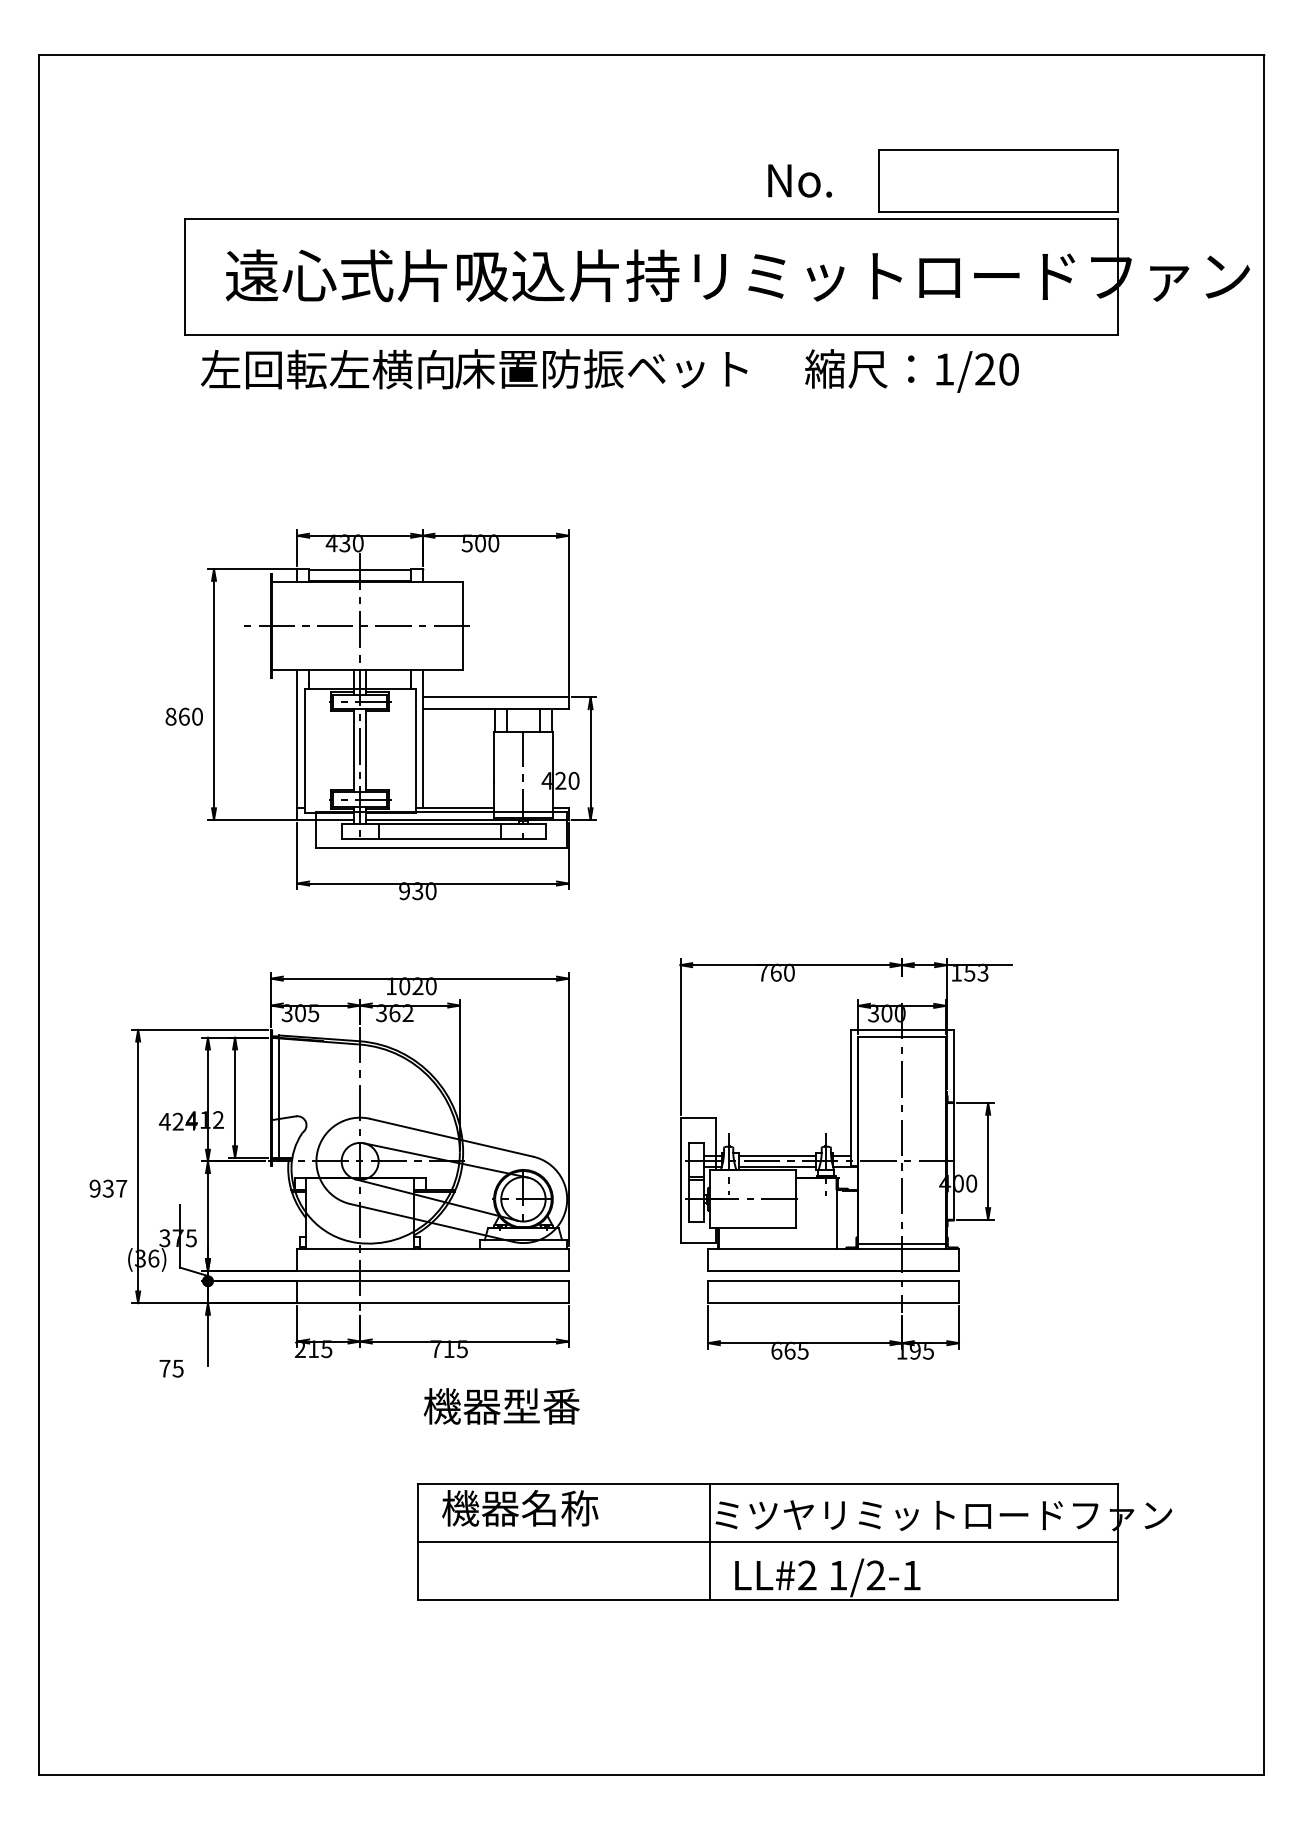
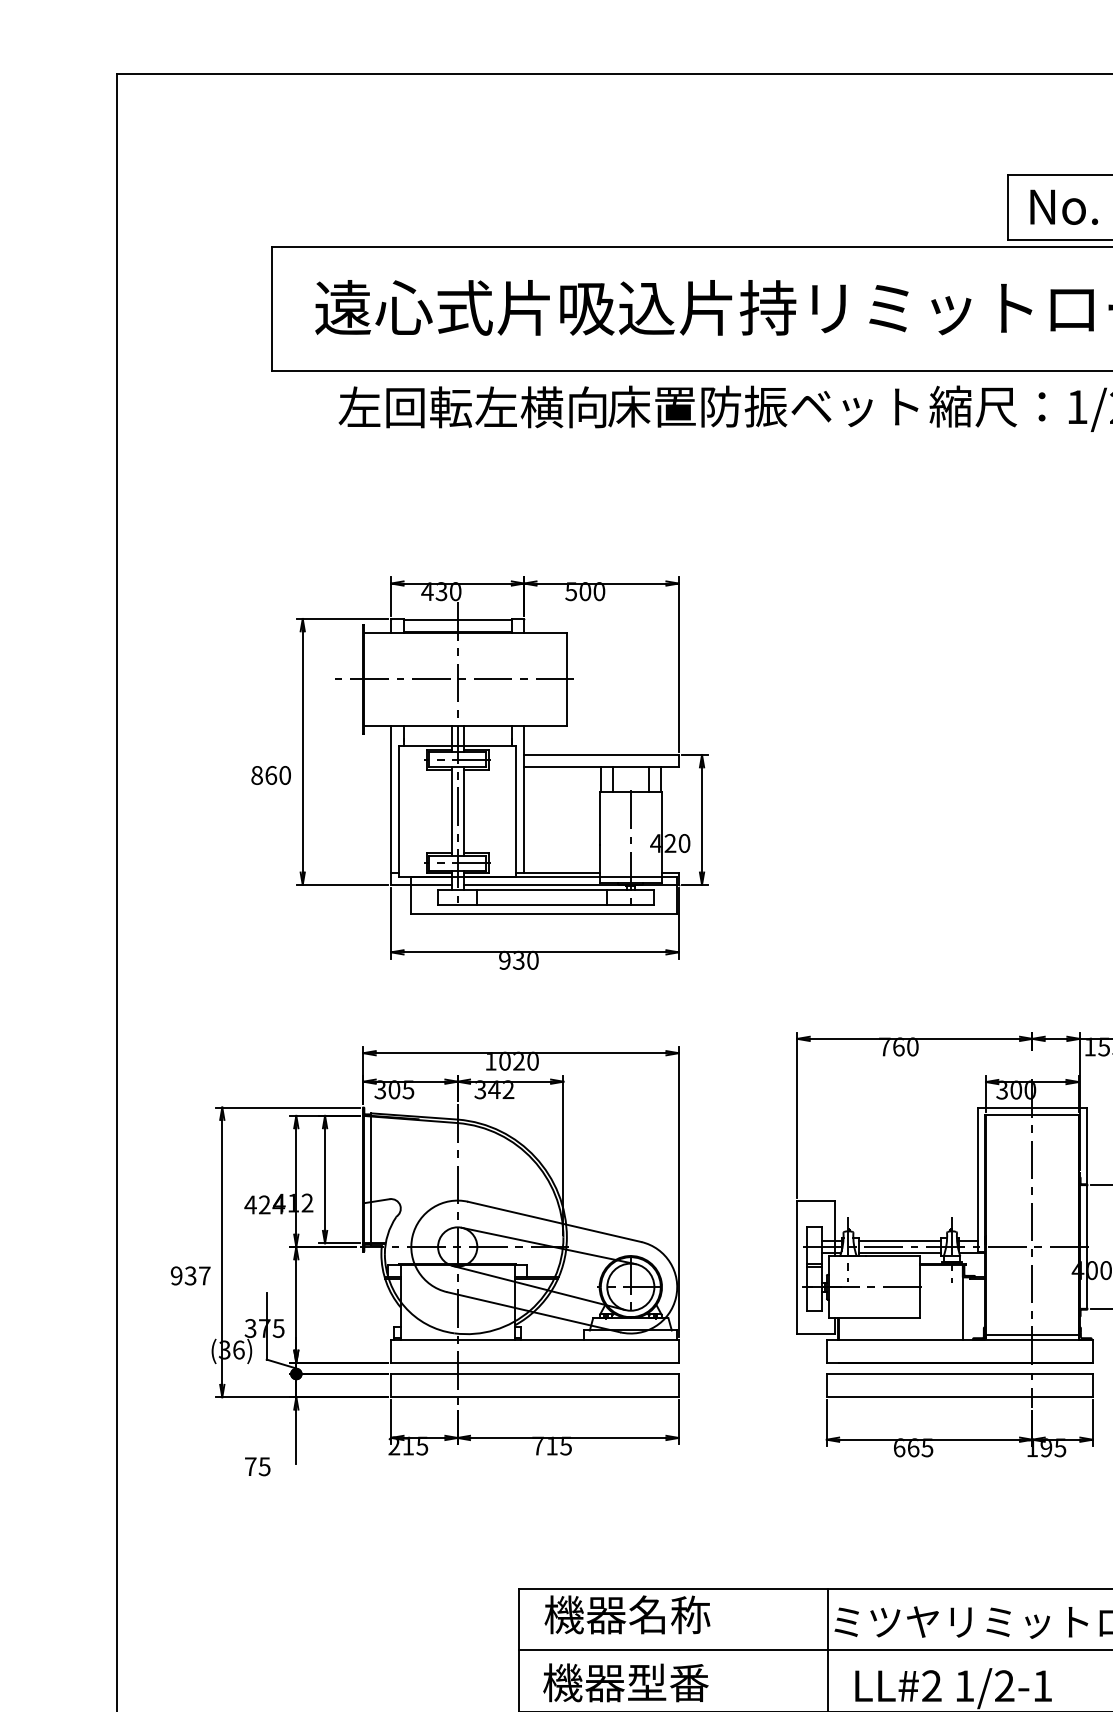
text: (800, 180) -> (1064, 206), moved
text: (474, 369) -> (628, 407), moved
text: (394, 1013) -> (494, 1090), 362 -> 342
text: (501, 1406) -> (625, 1682), moved

